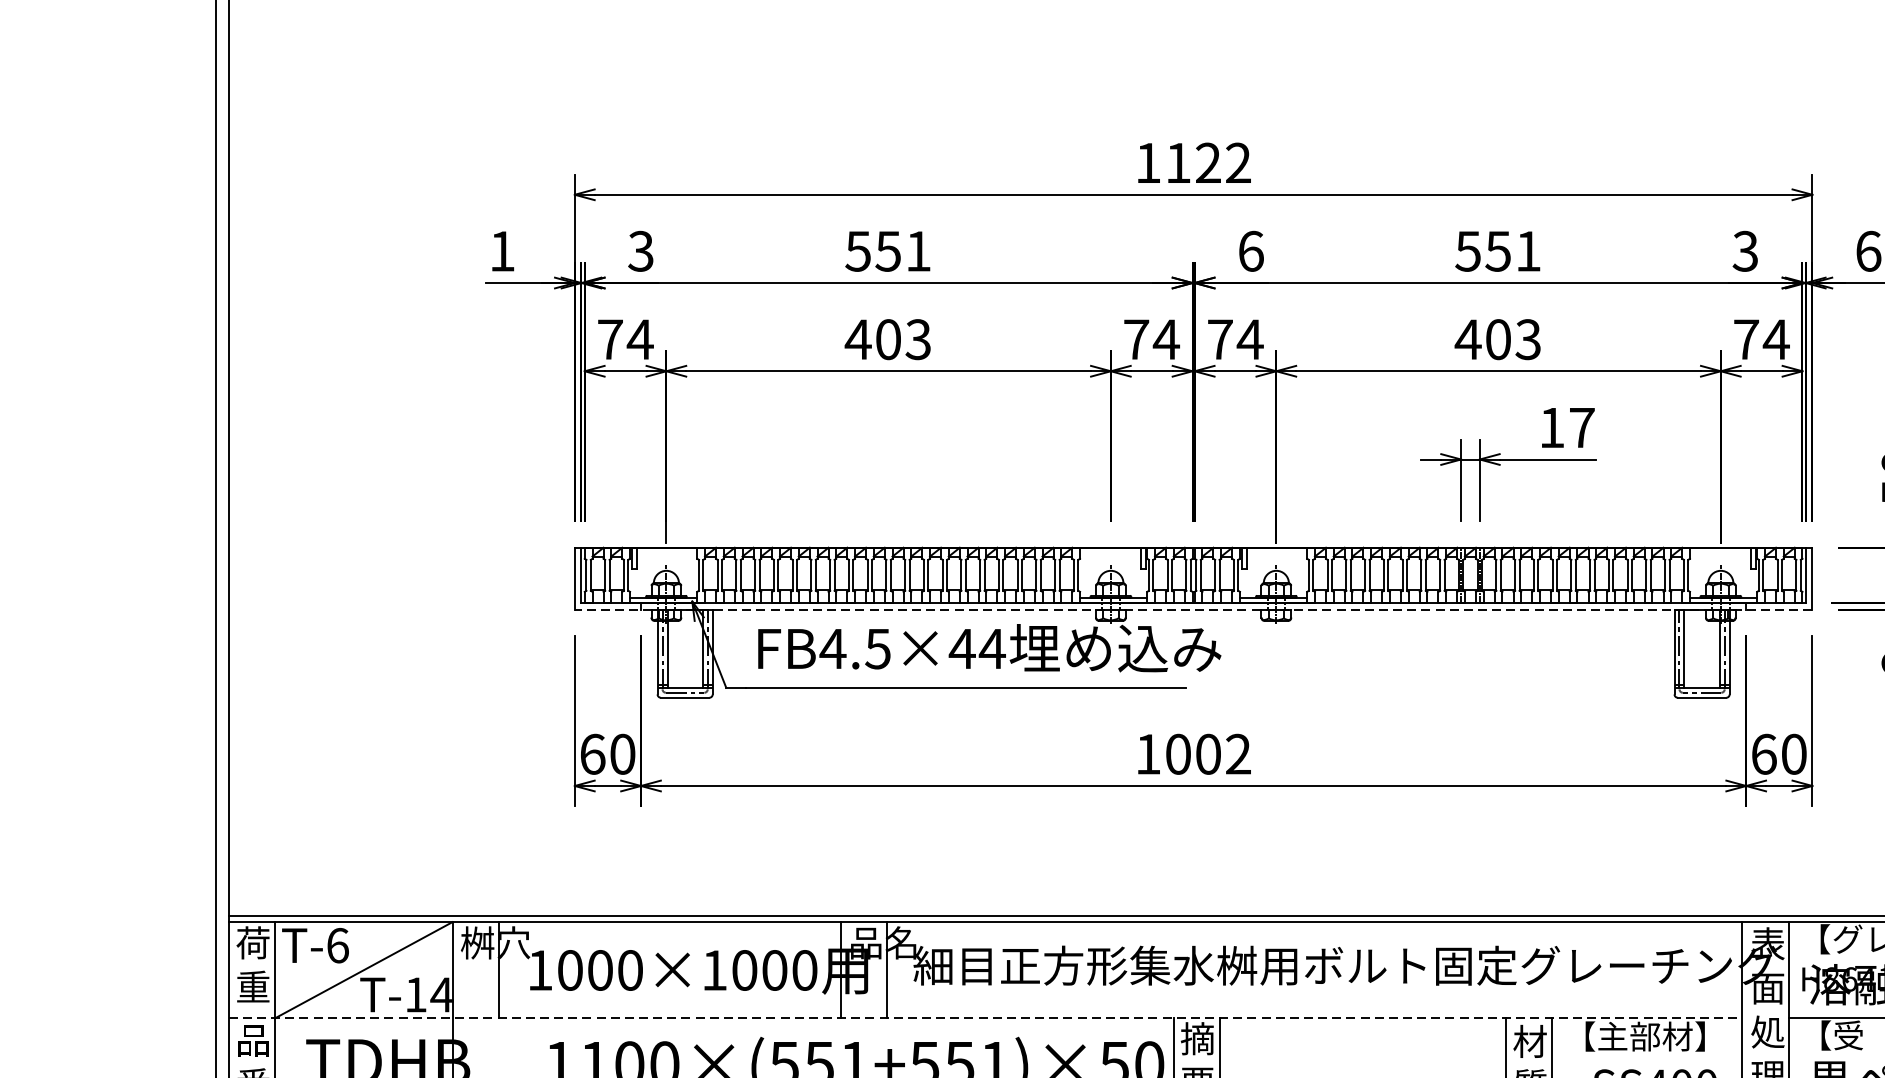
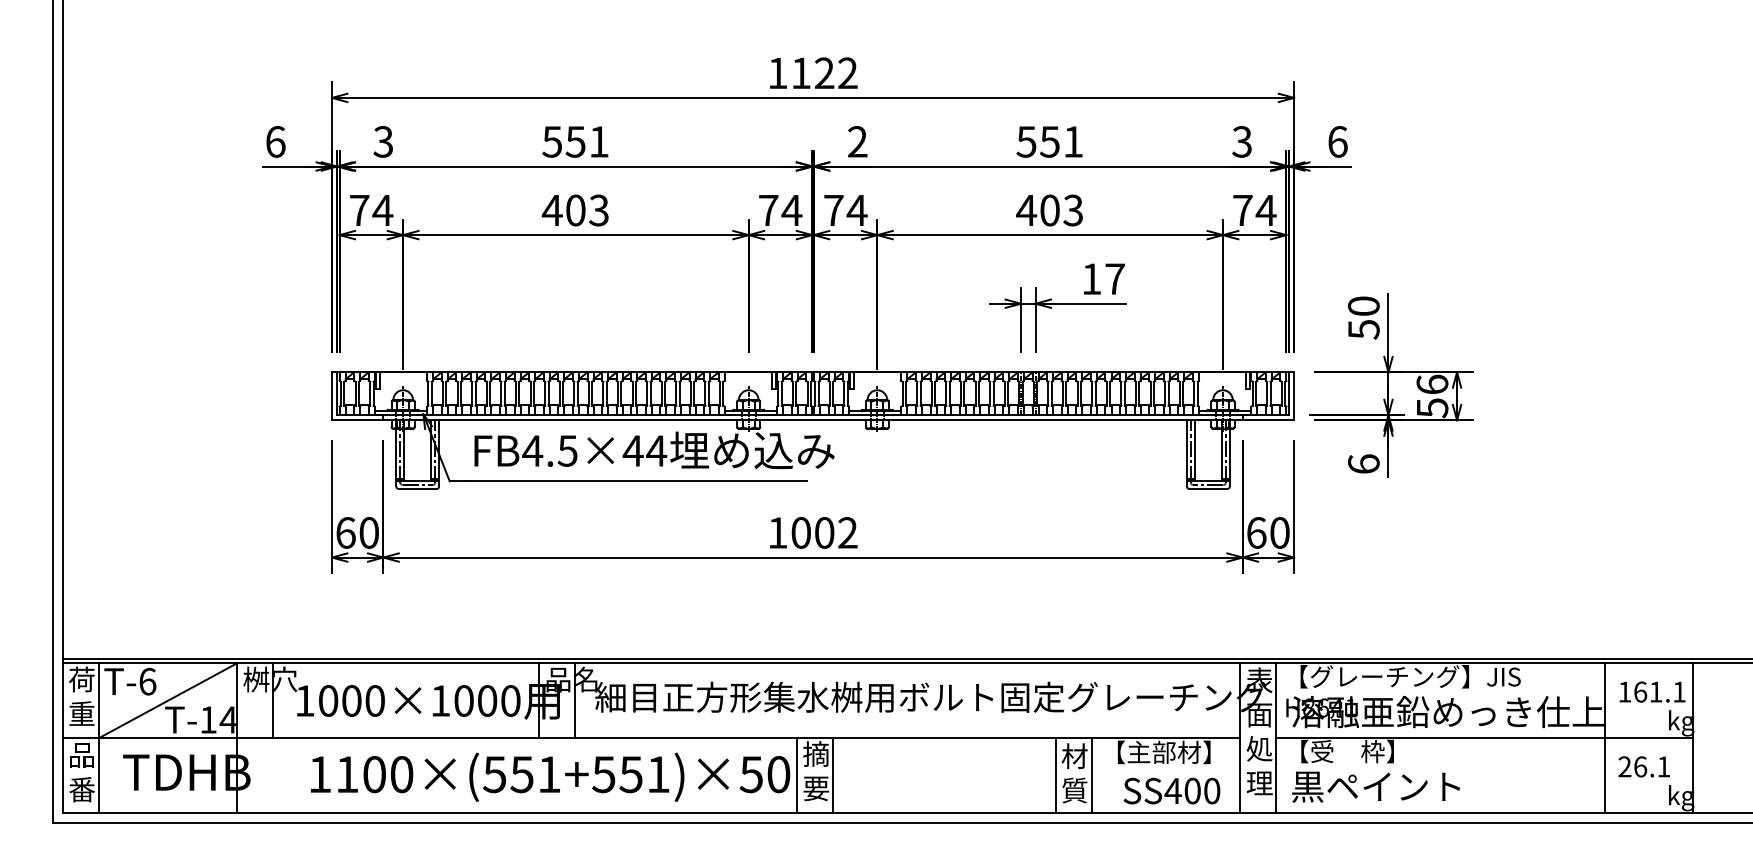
text: (502, 250) -> (275, 141), 1 -> 6
text: (1250, 250) -> (857, 141), 6 -> 2
line: (1192, 609) -> (812, 420), dashed -> solid
line: (985, 1018) -> (651, 738), dashed -> solid

